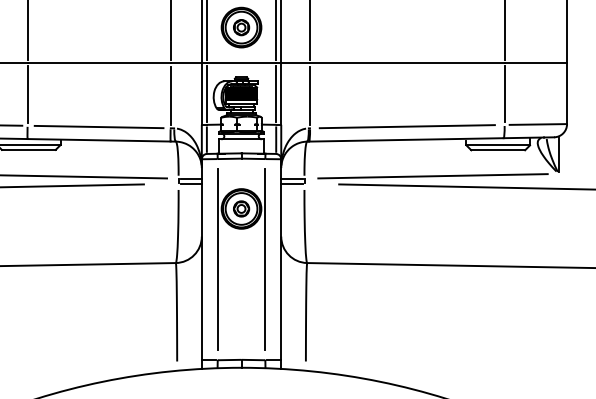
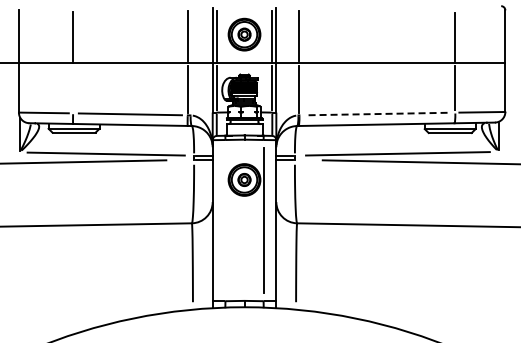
line: (28, 93) -> (73, 87), removed
line: (406, 127) -> (376, 114), solid -> dashed
line: (217, 259) -> (225, 220), removed

